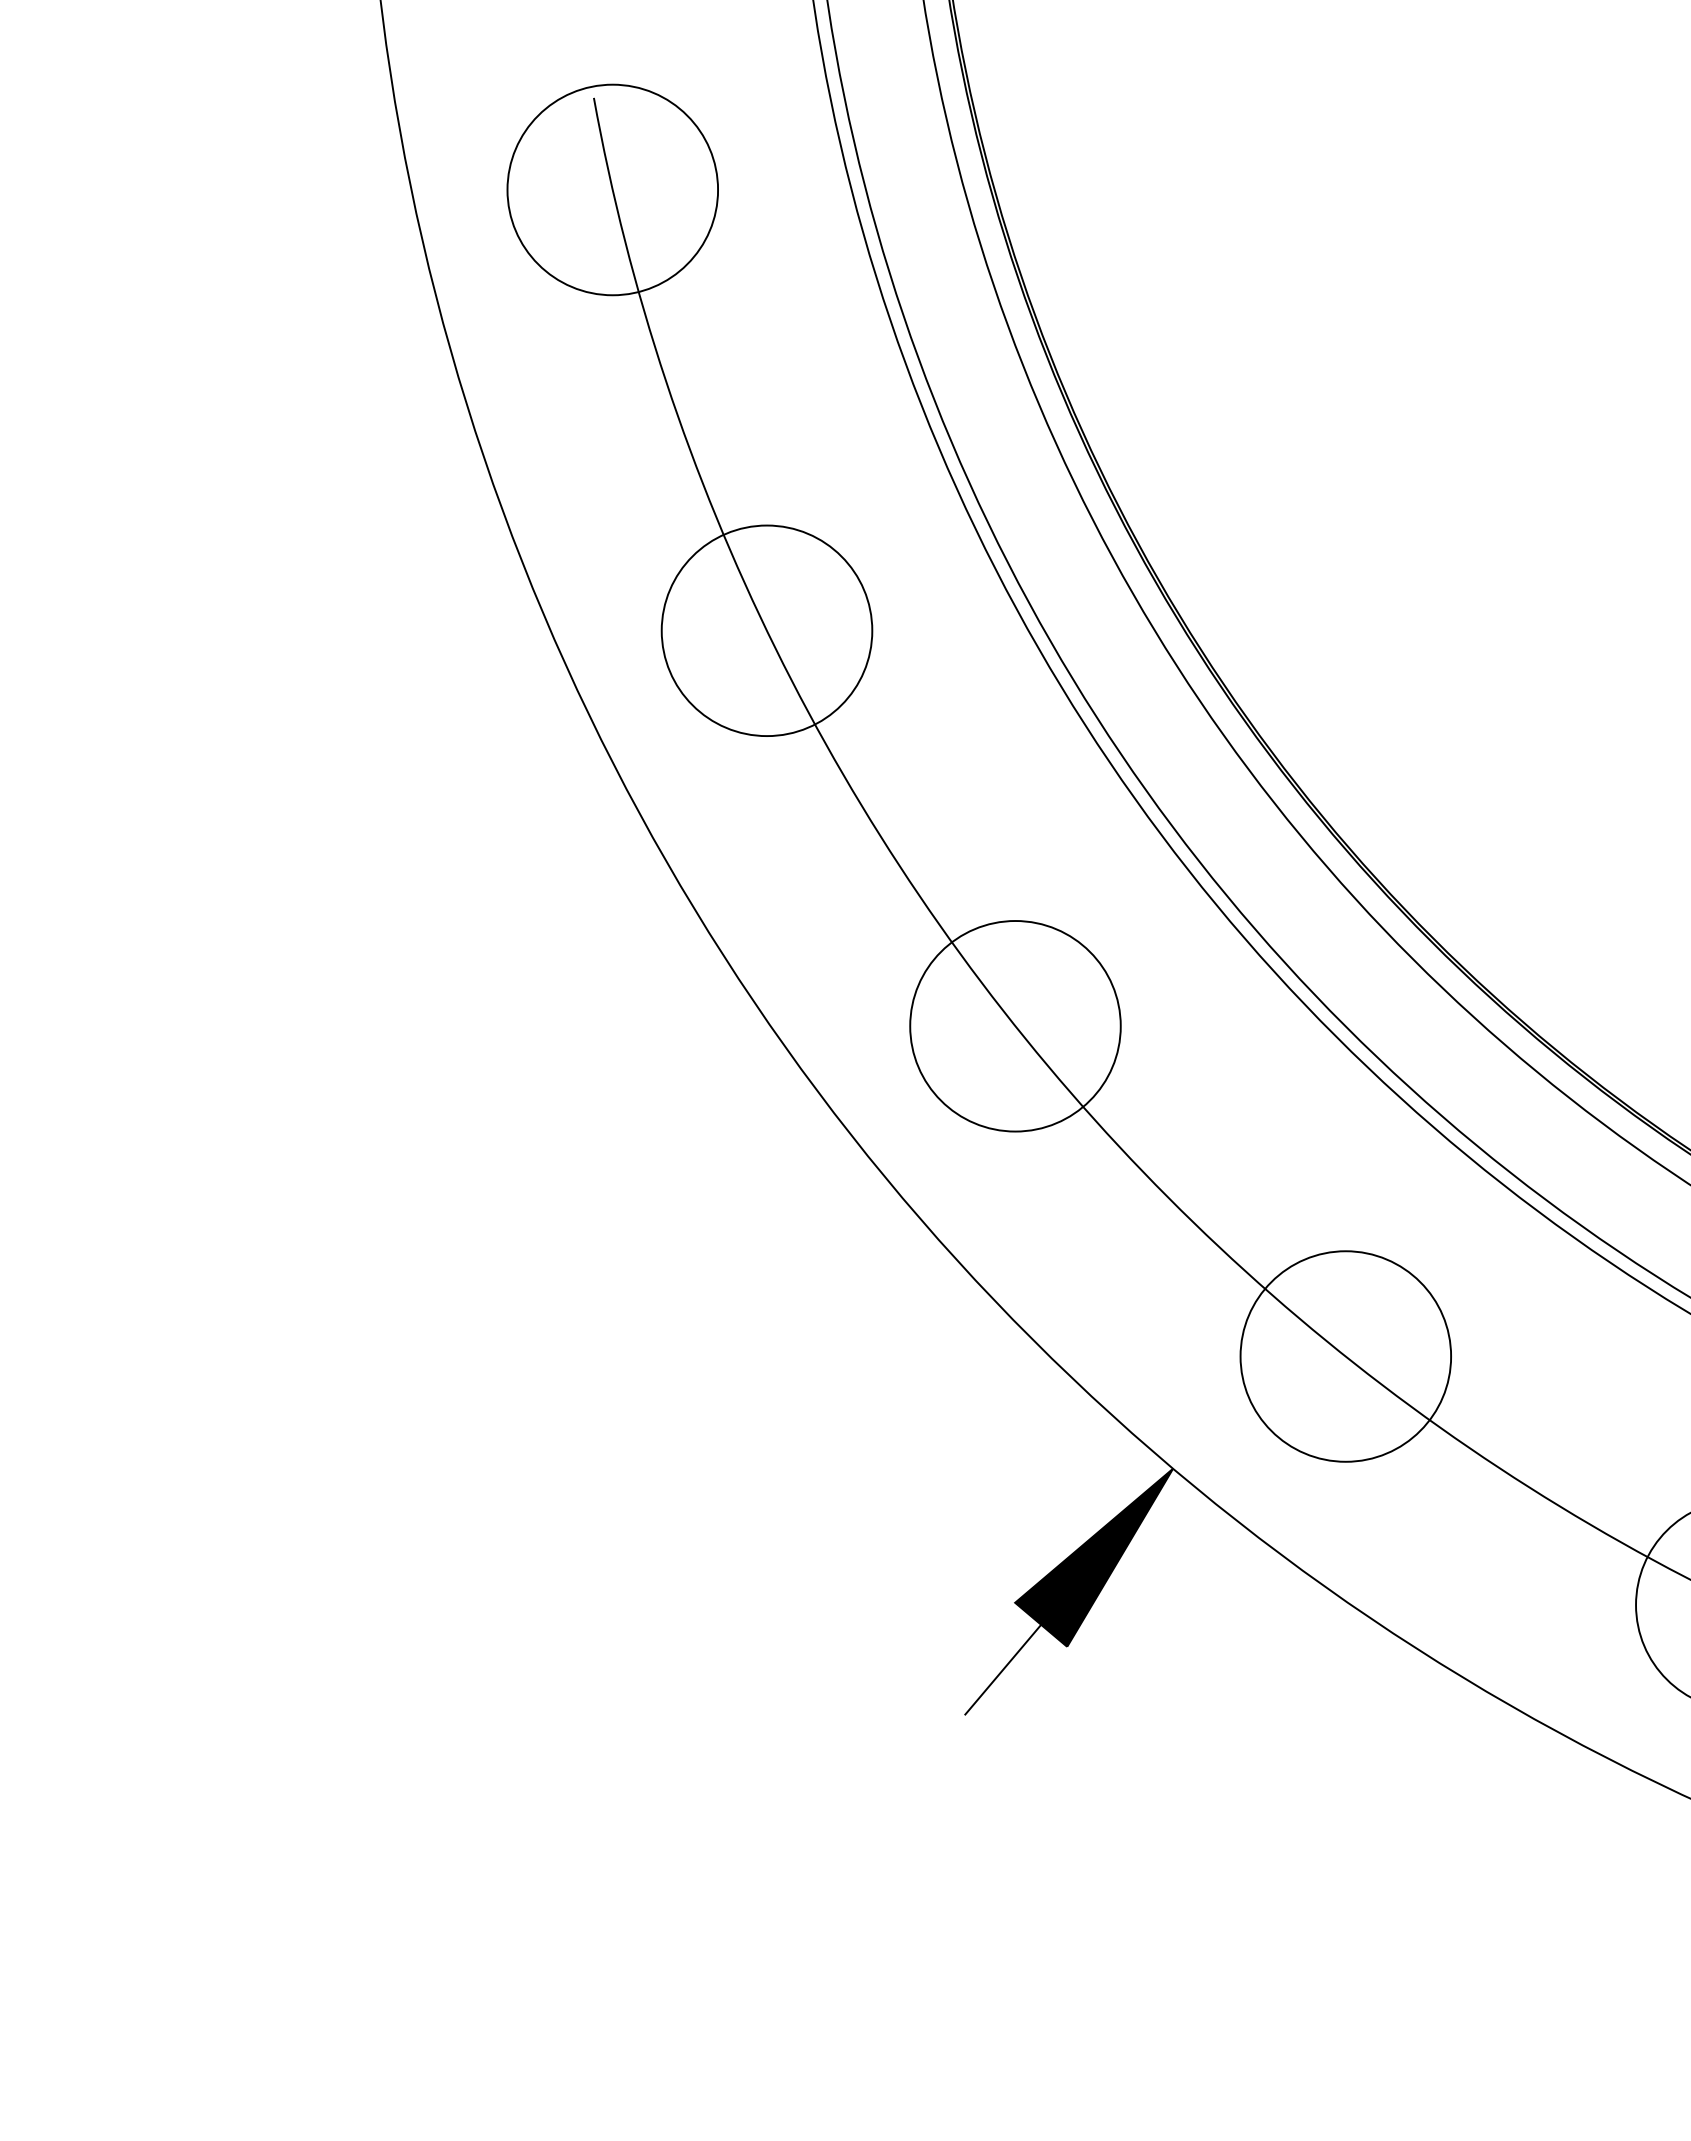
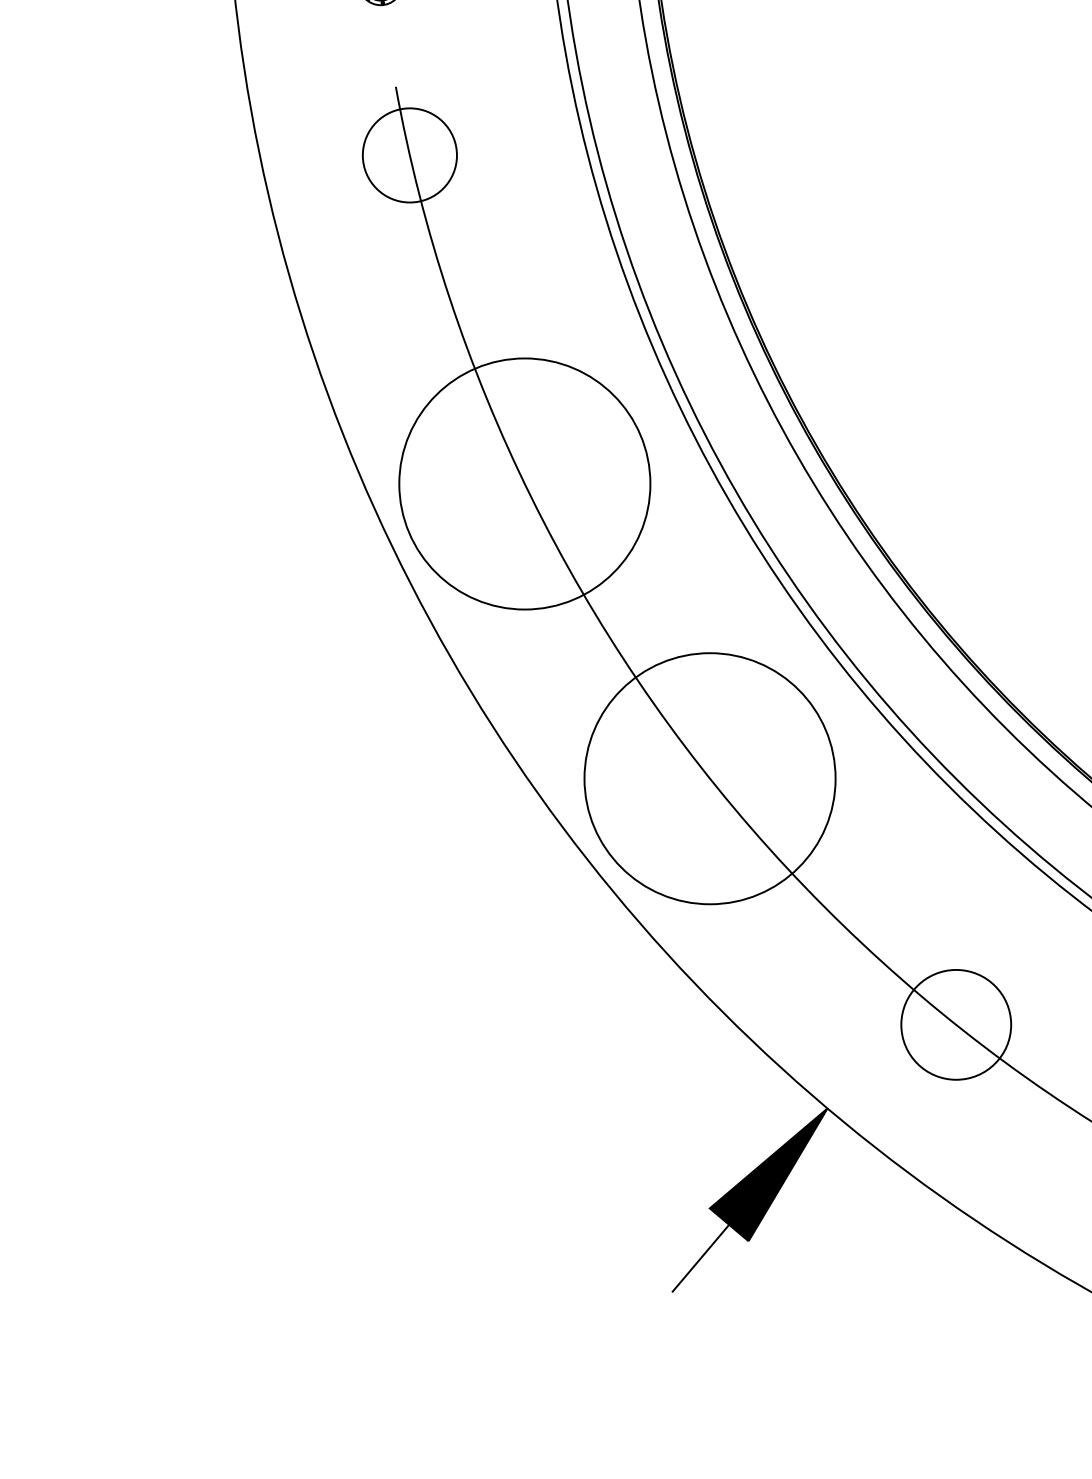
circle: (612, 189) -> (409, 155), size x0.6
circle: (766, 630) -> (524, 483), size x1.6
circle: (1015, 1026) -> (710, 778), size x1.6
circle: (1345, 1356) -> (956, 1024), size x0.7

